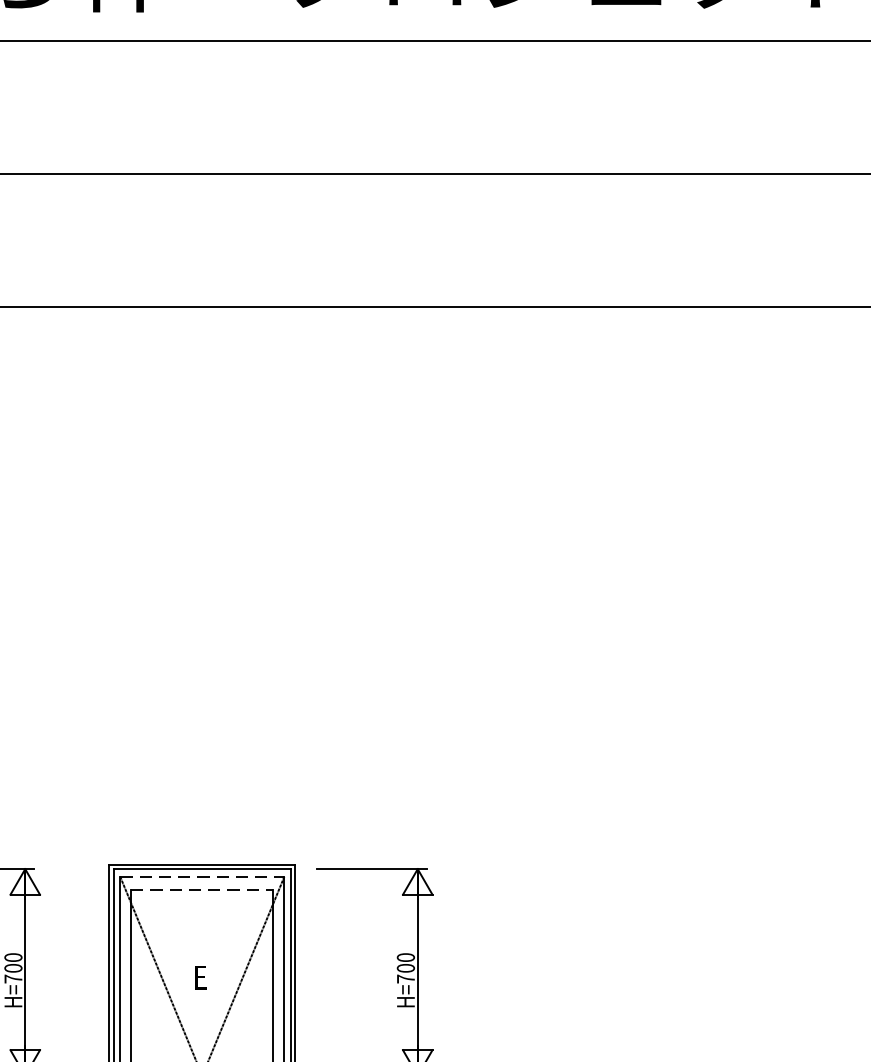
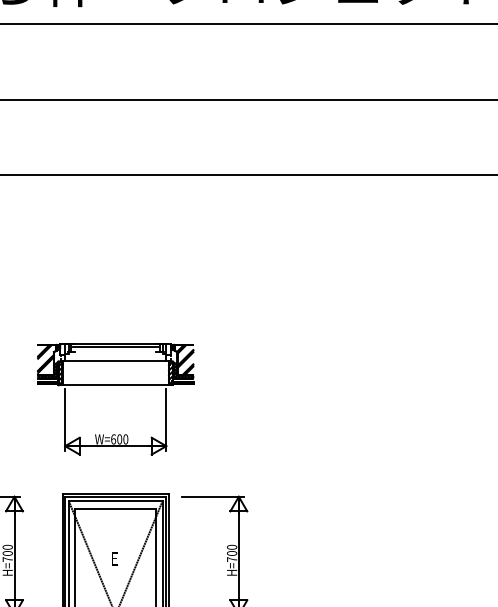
part: (201, 674) -> (115, 385), added
line: (201, 877) -> (115, 501), dashed -> solid
line: (201, 889) -> (115, 508), dashed -> solid

